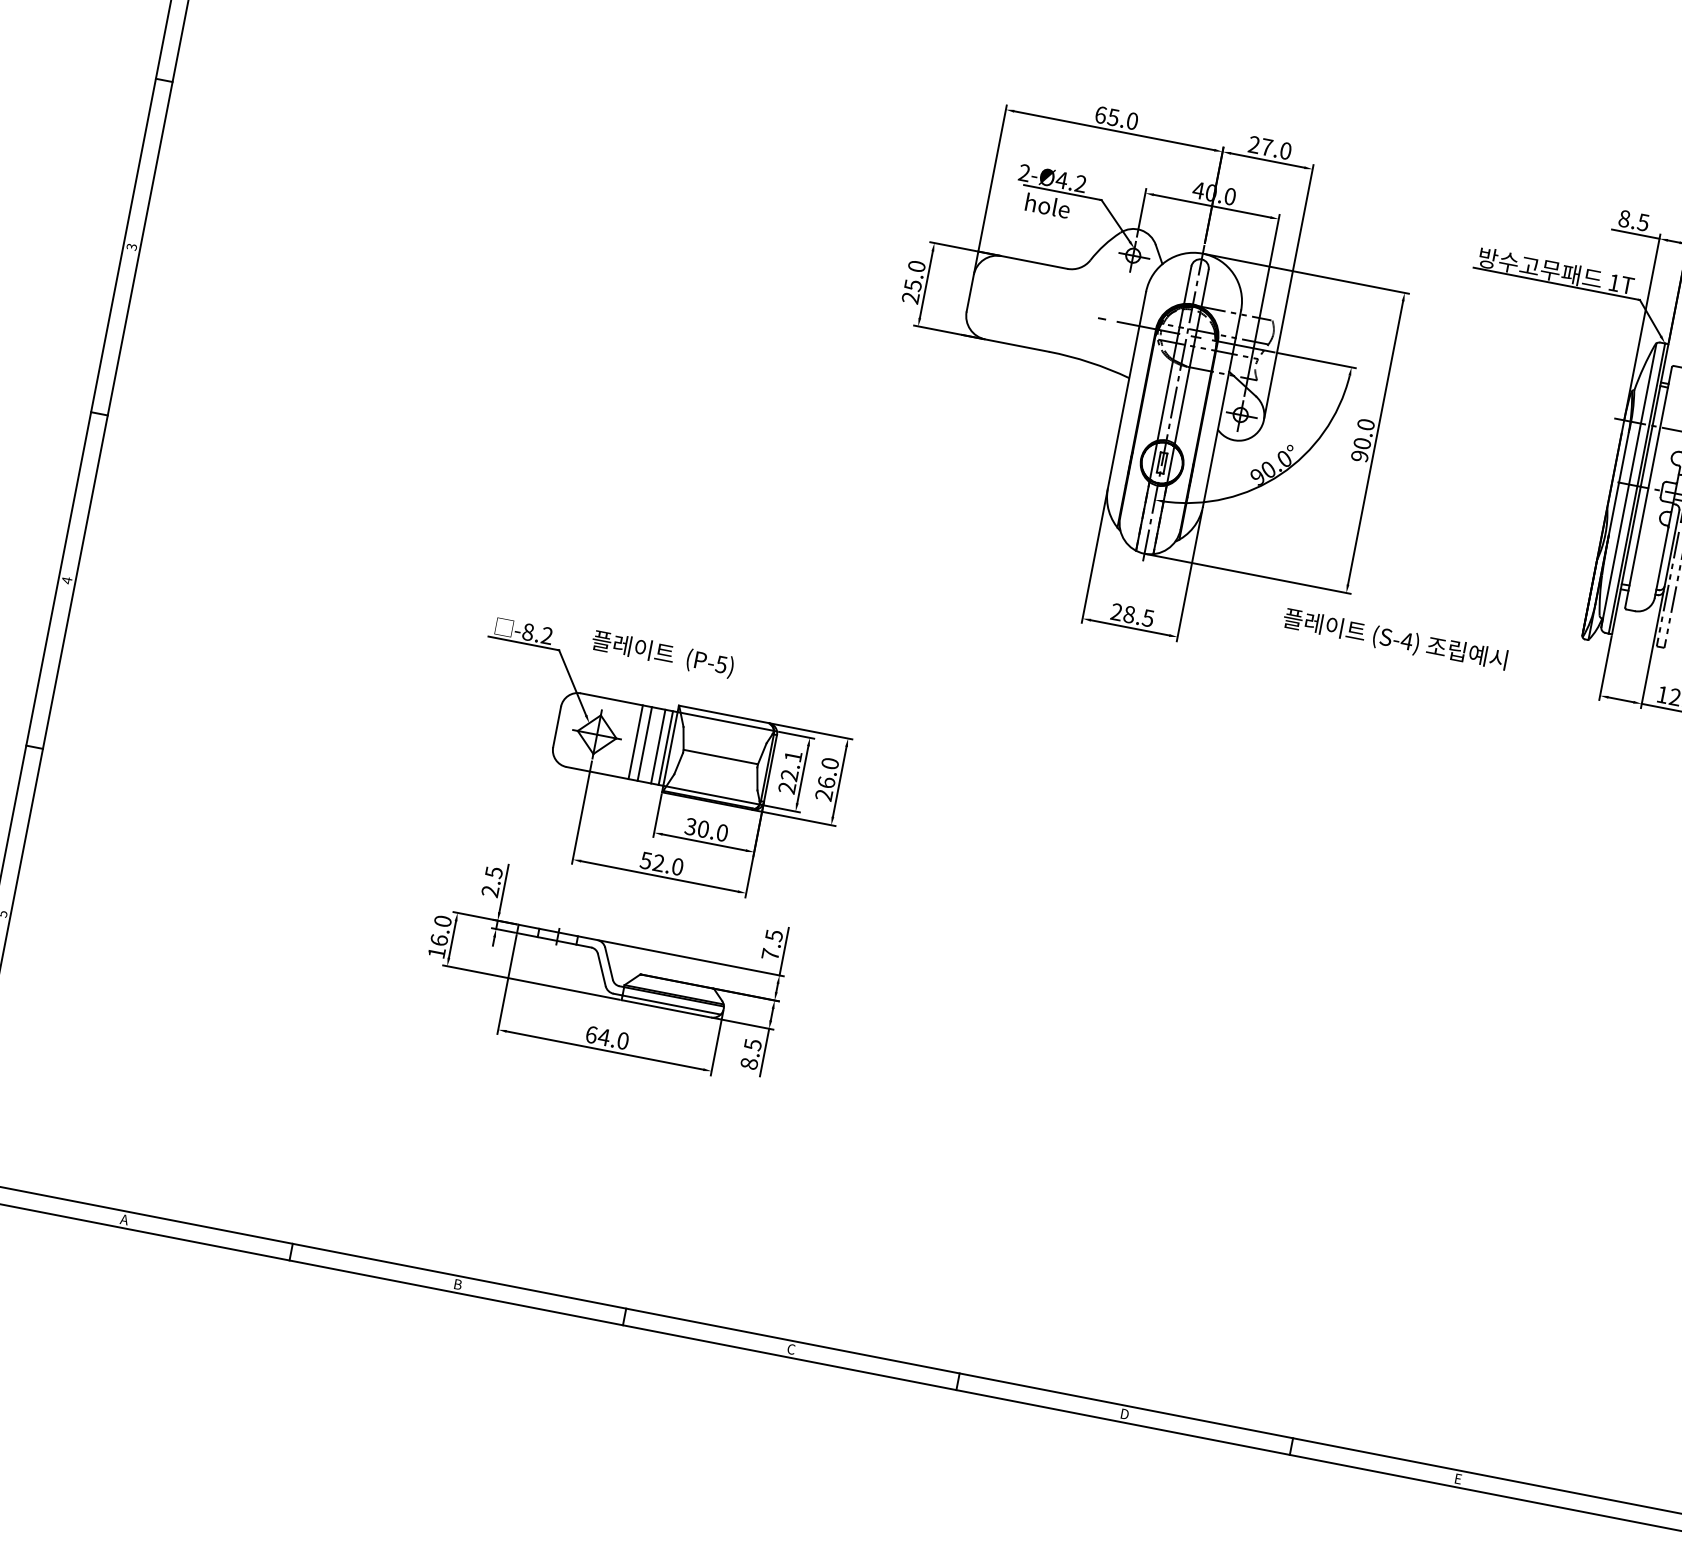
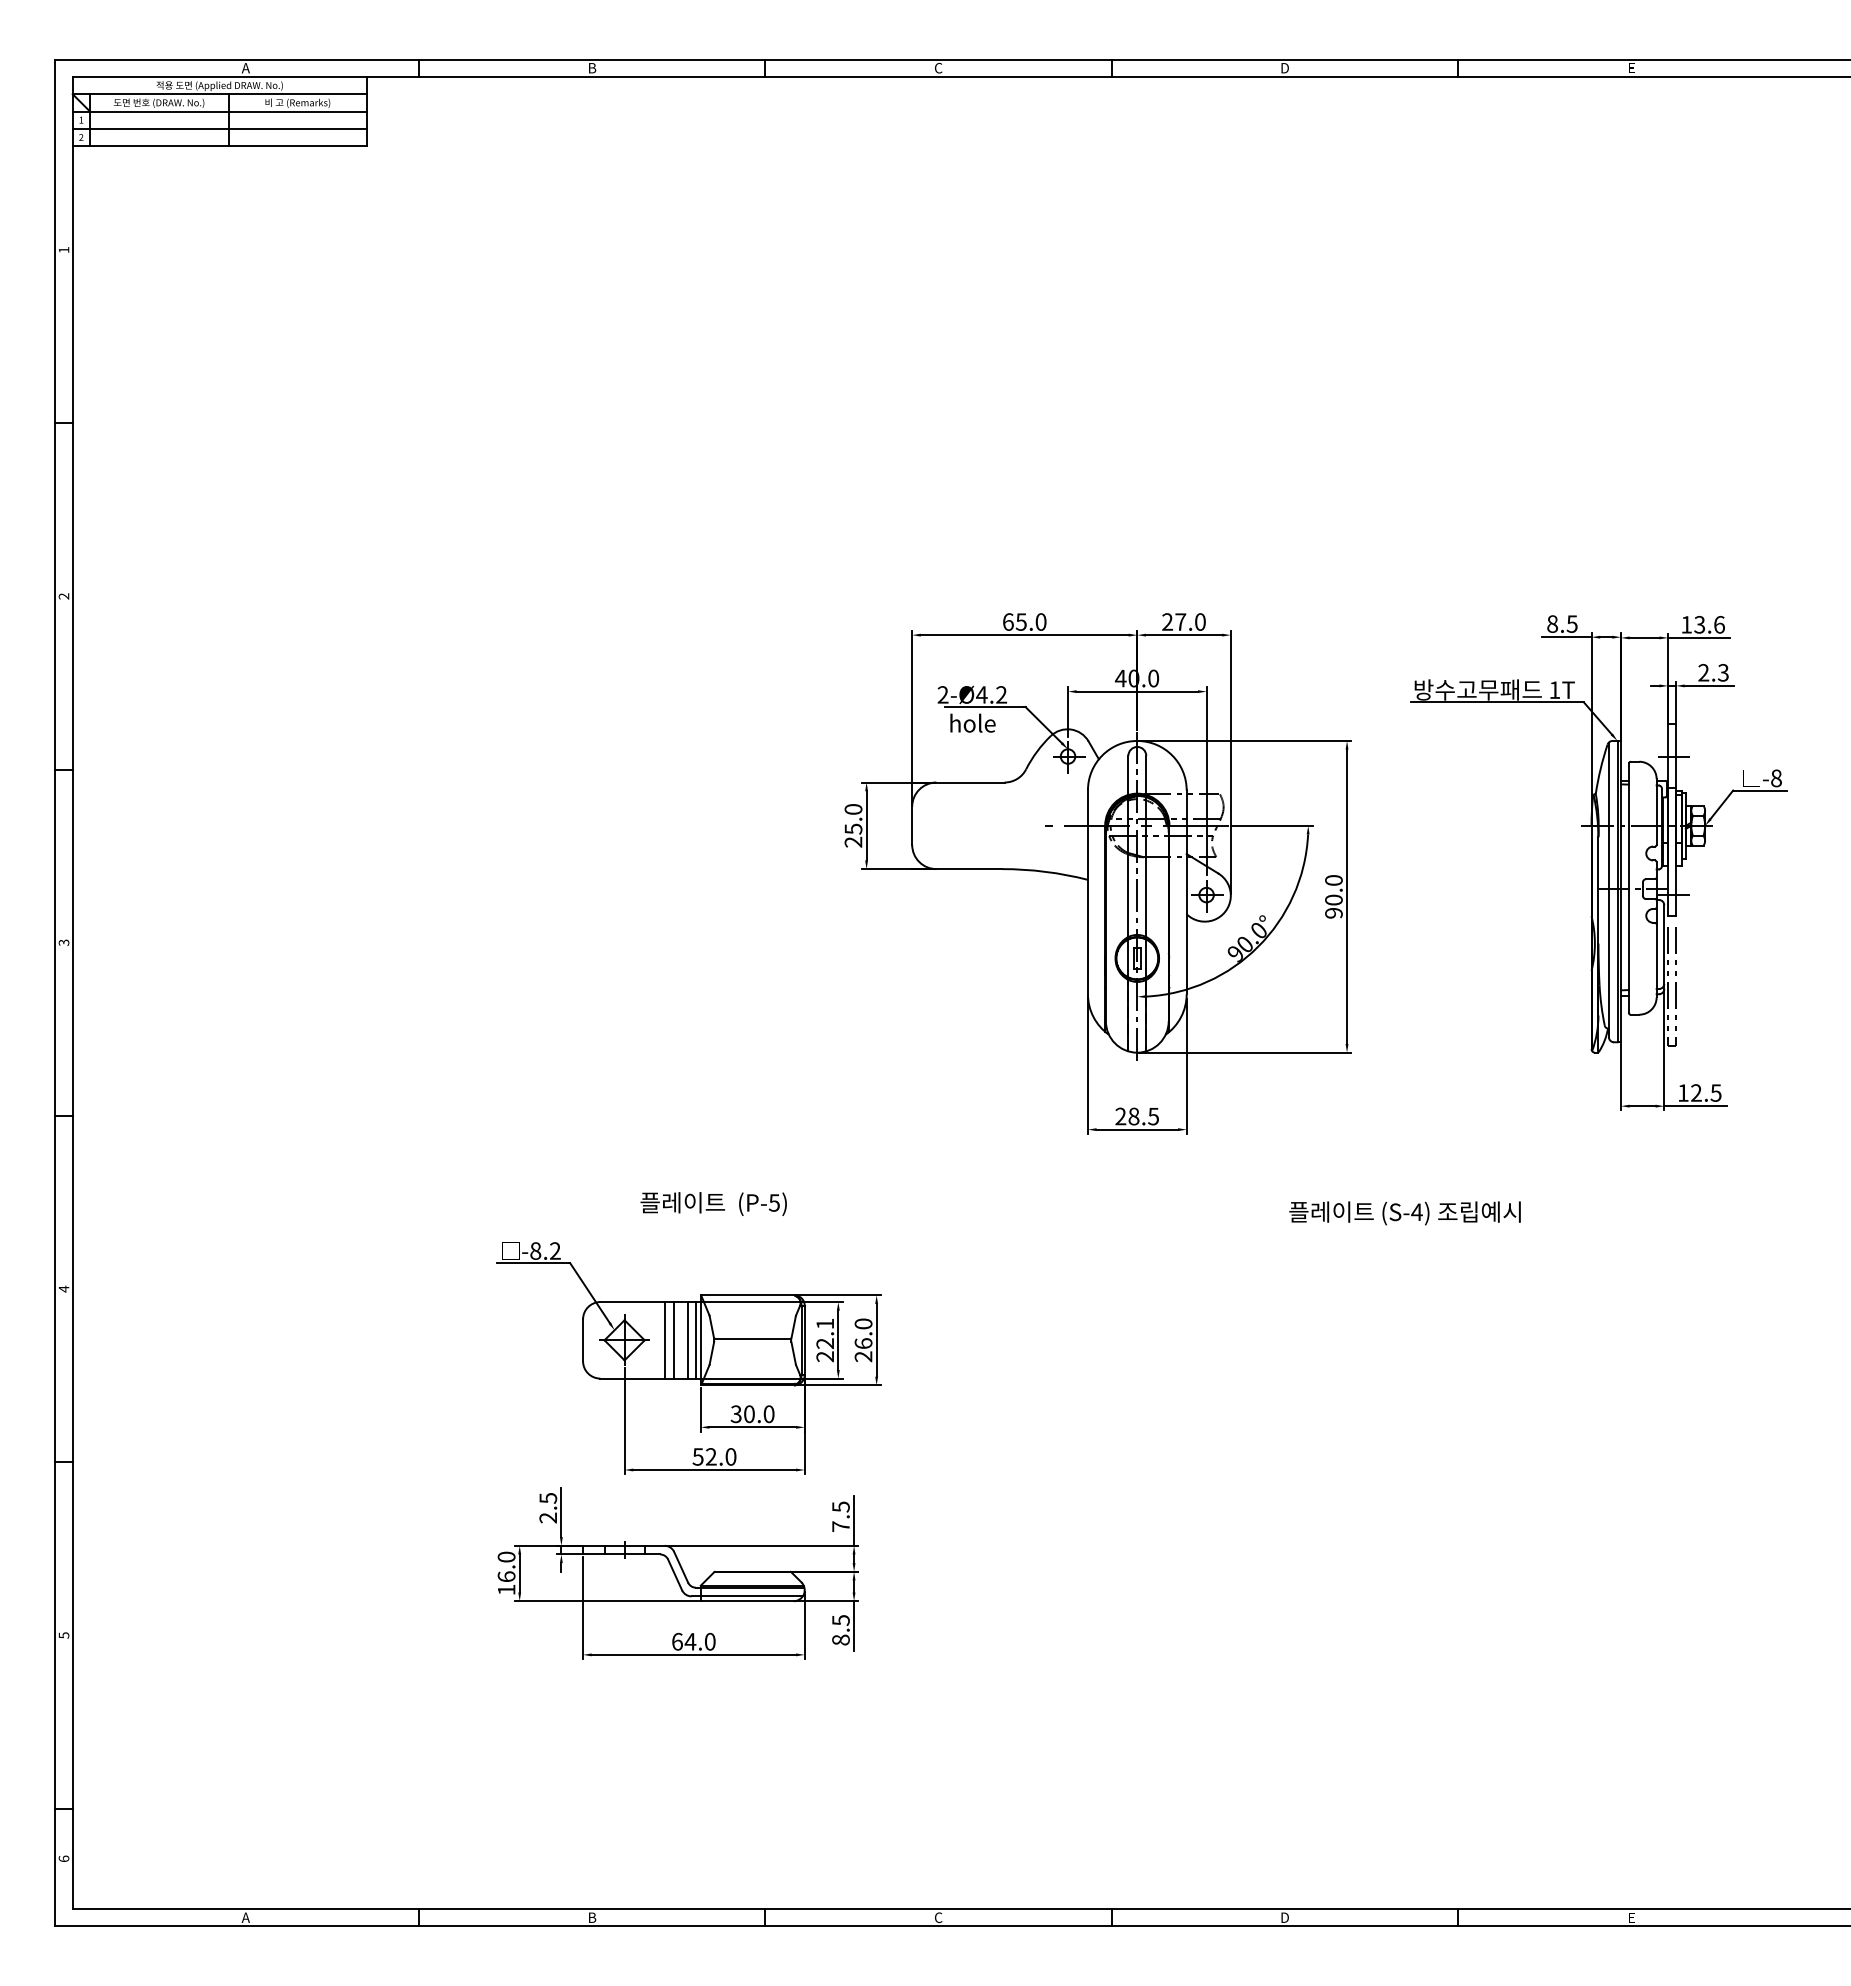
text: (1394, 640) -> (1404, 1213), moved
text: (662, 653) -> (713, 1203), moved

